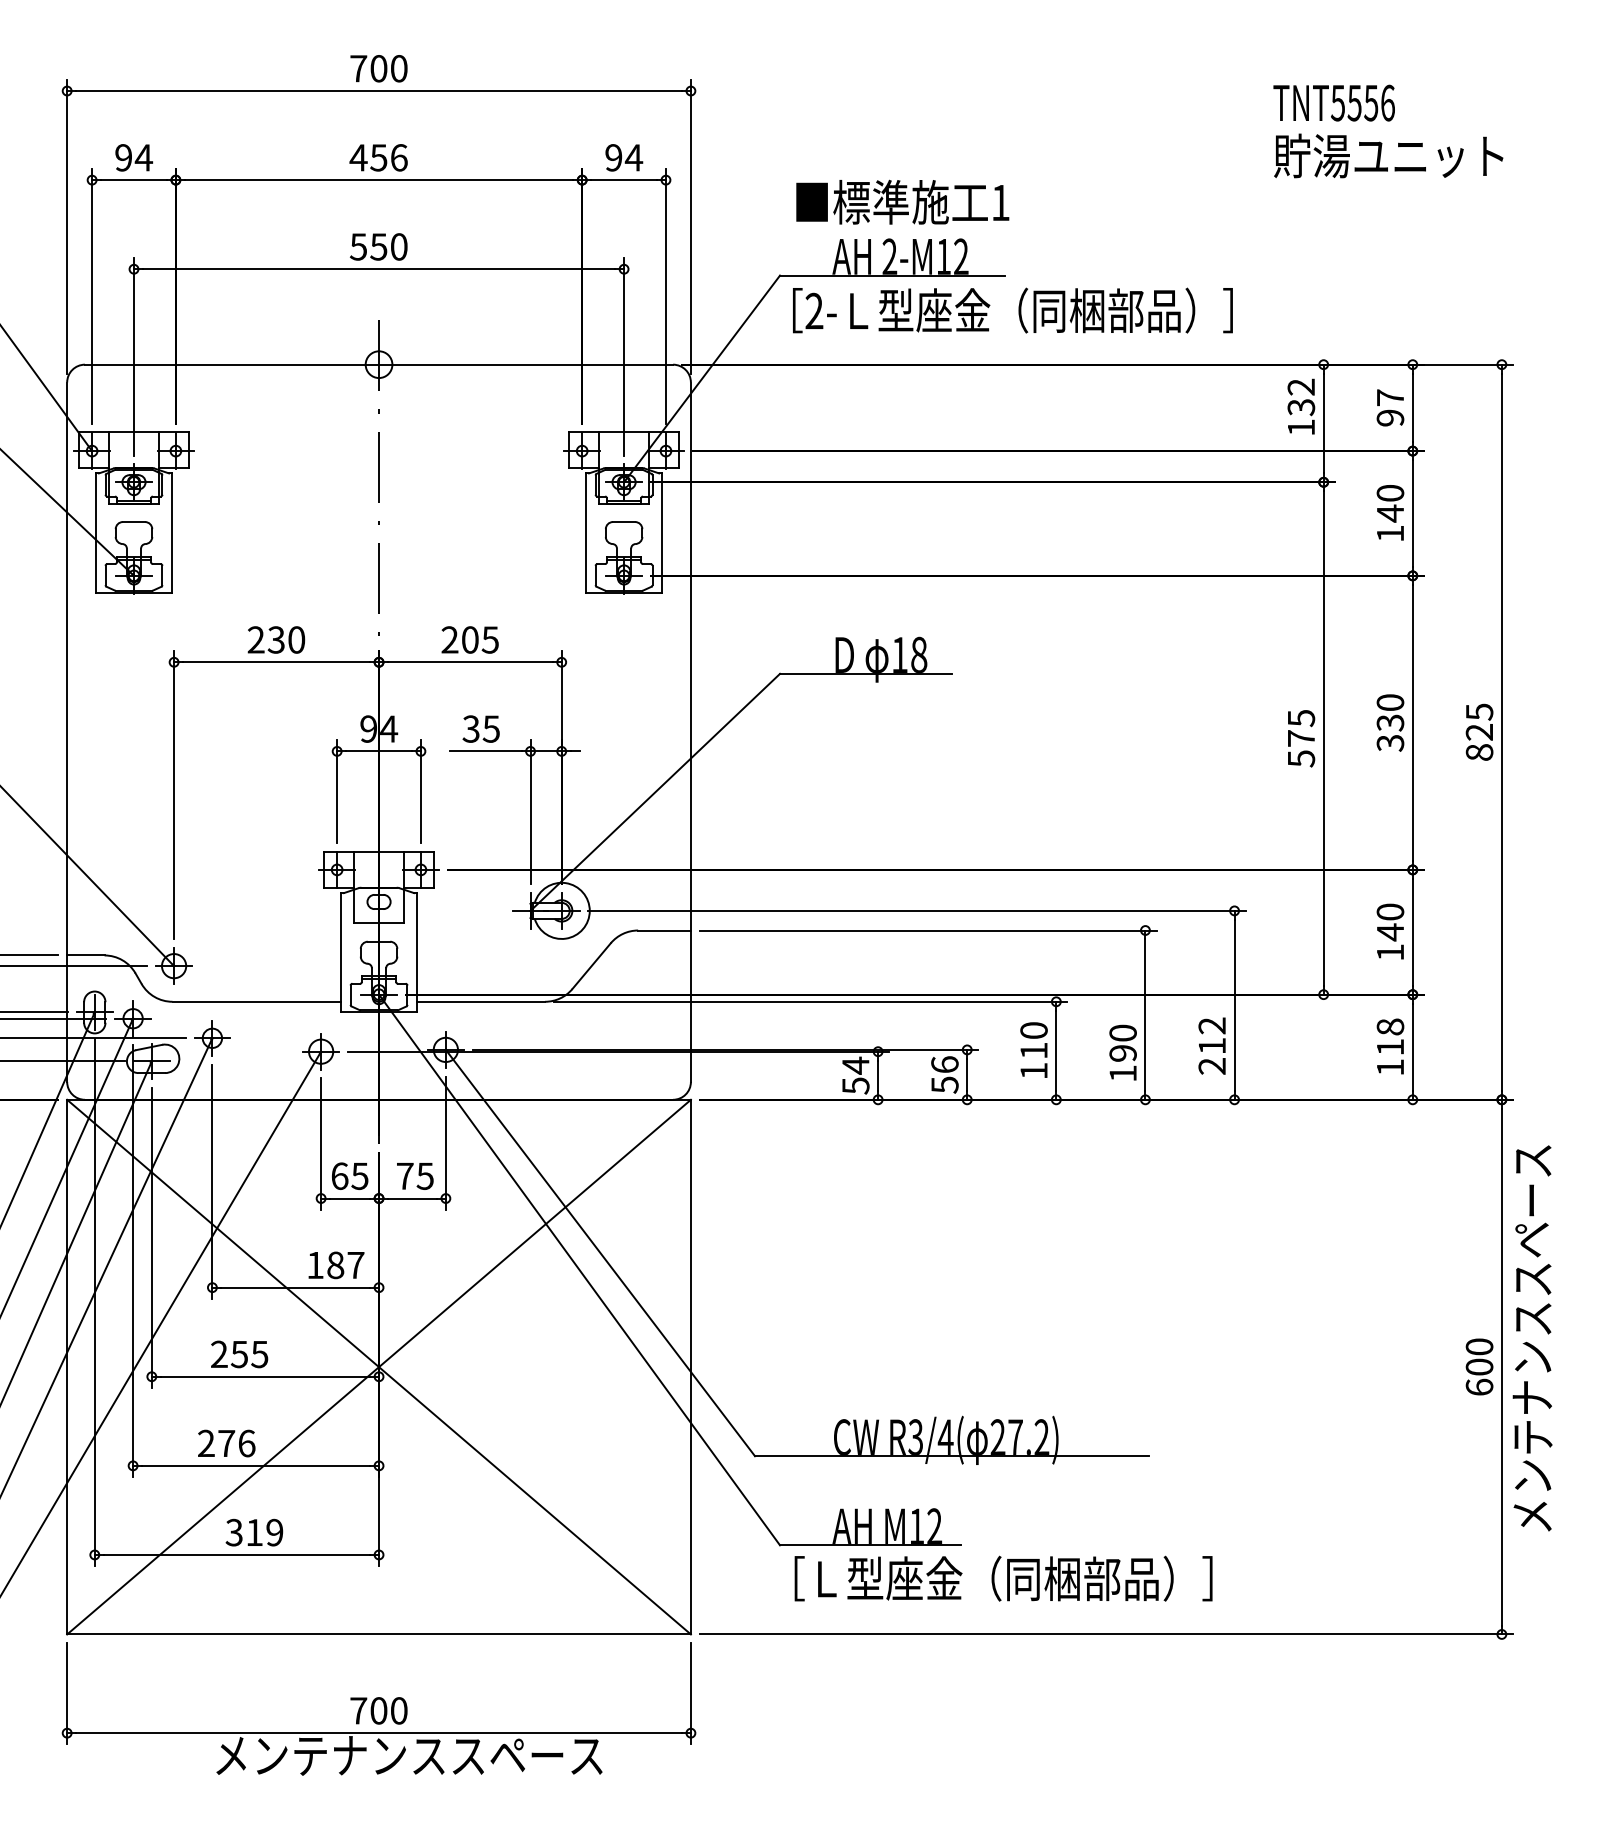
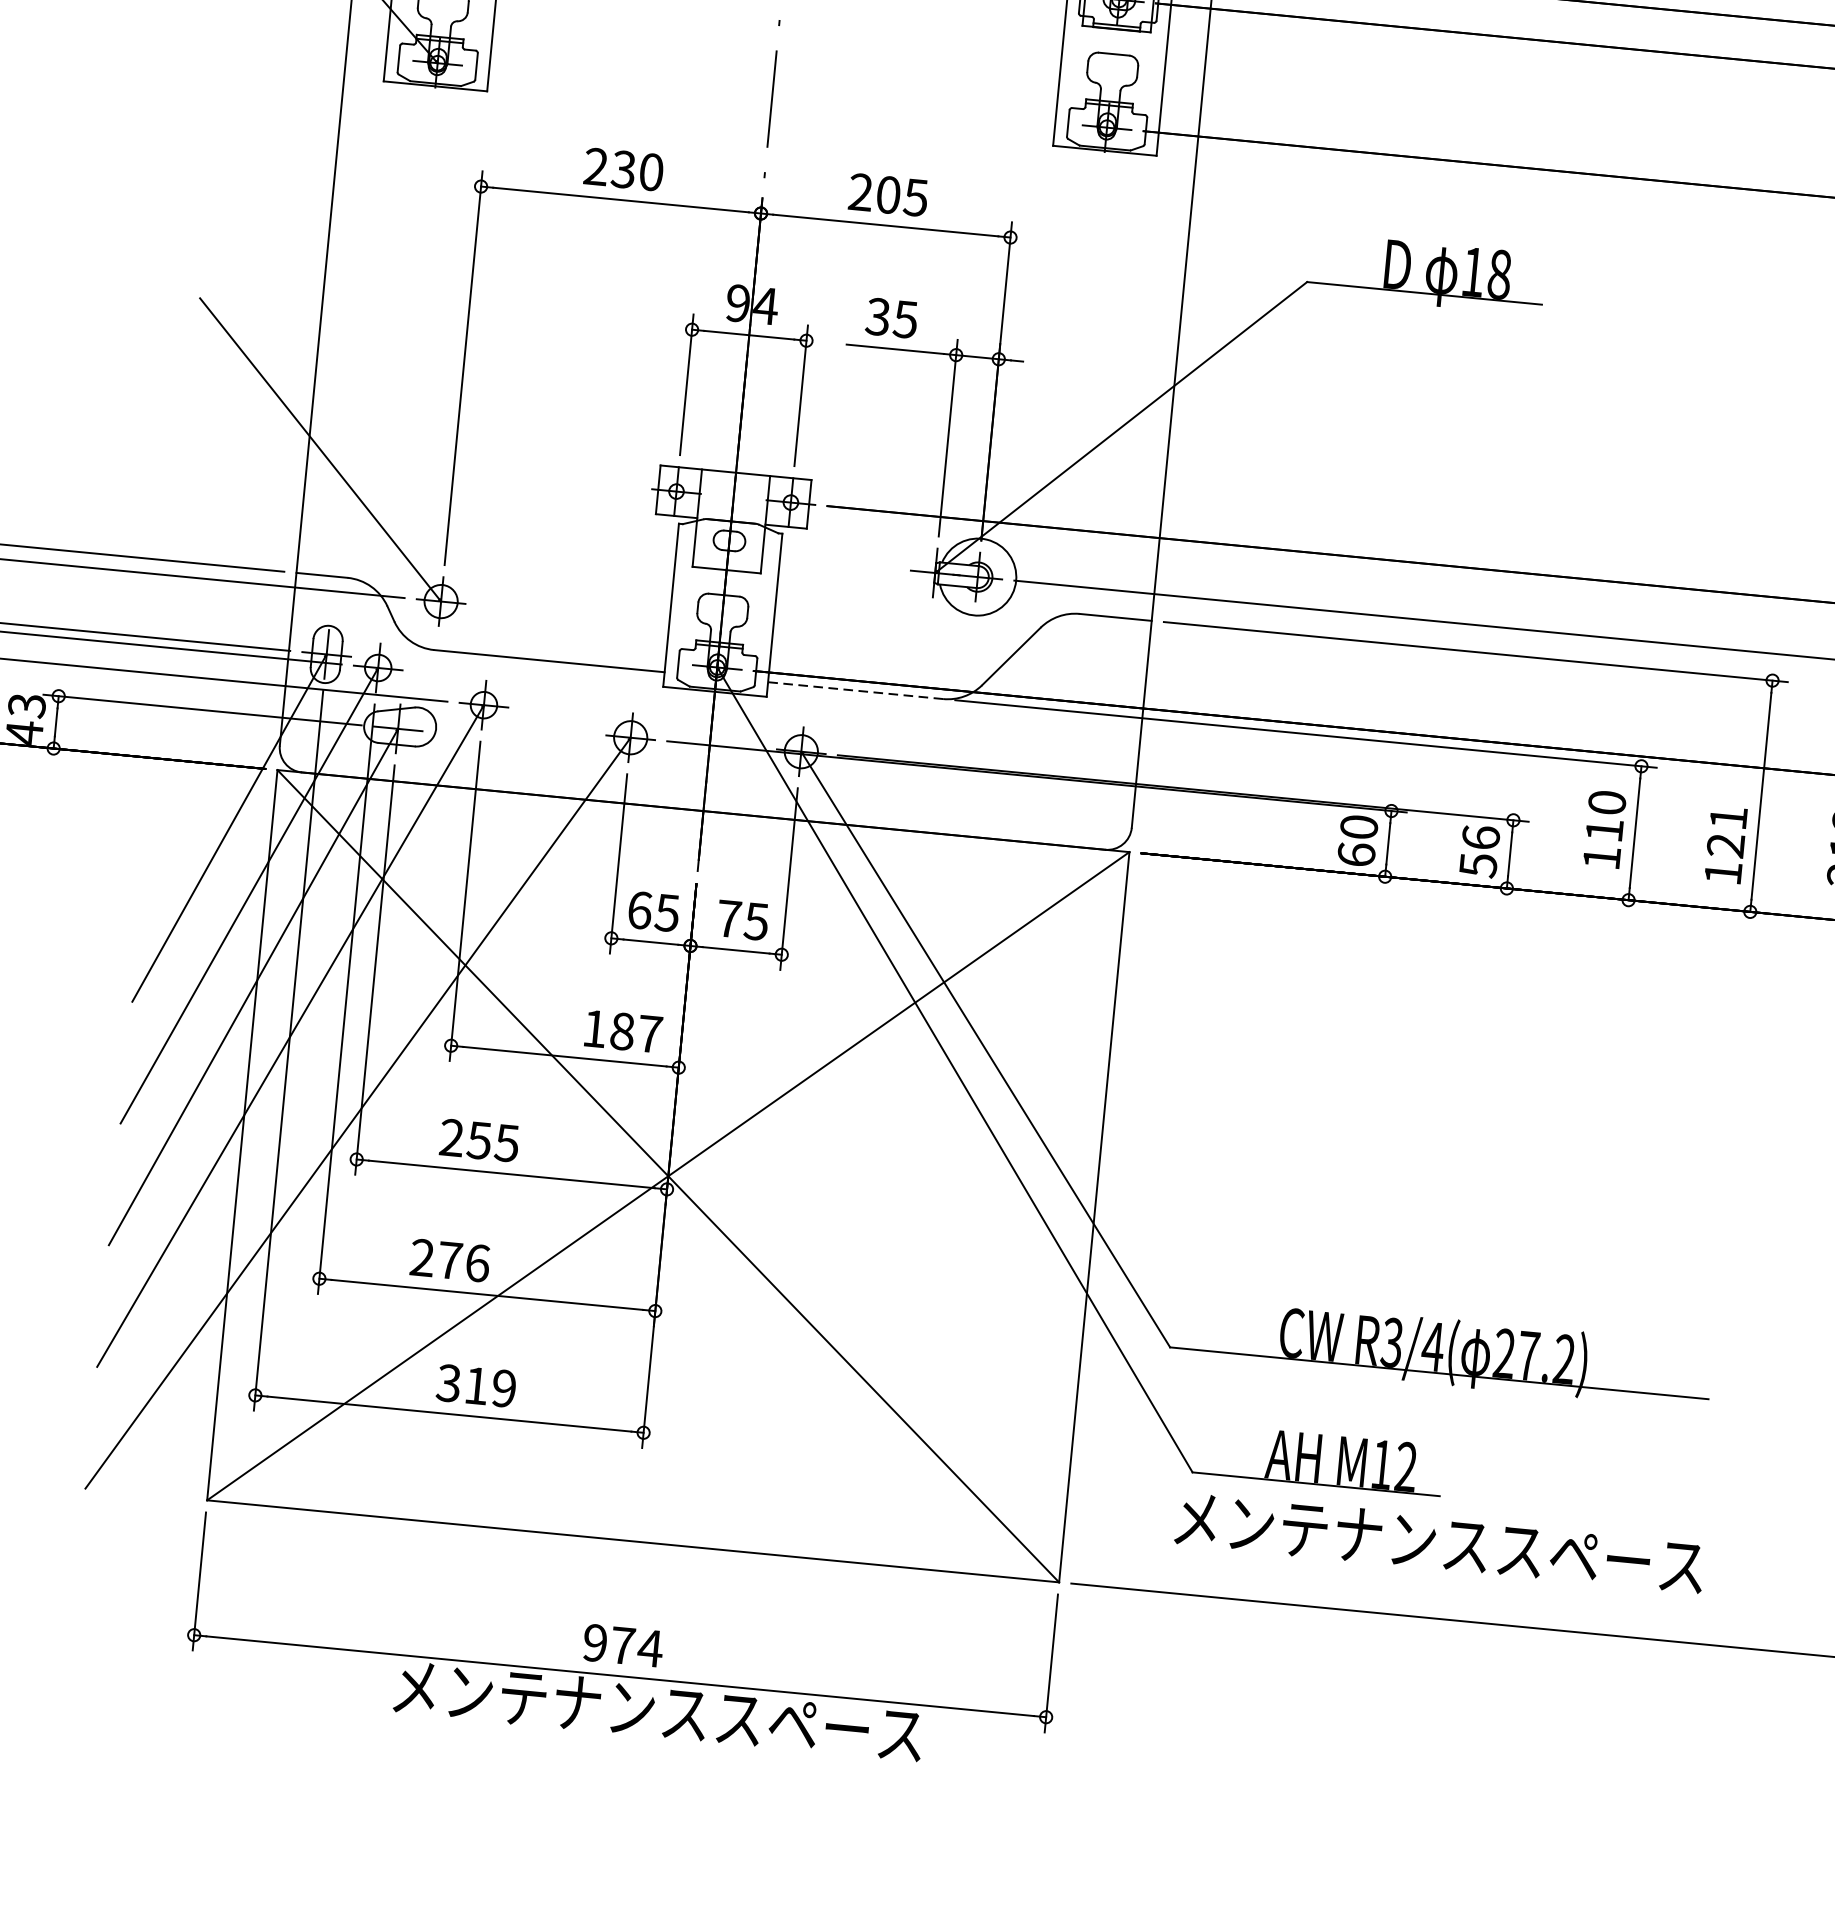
line: (480, 1001) -> (854, 690), solid -> dashed
text: (1122, 1042) -> (1726, 830), 190 -> 121
text: (855, 1075) -> (1357, 840), 54 -> 60
text: (991, 1578) -> (1477, 1545), ［Ｌ型座金（同梱部品）］ -> メンテナンススペース
text: (379, 1710) -> (623, 1645), 700 -> 974

